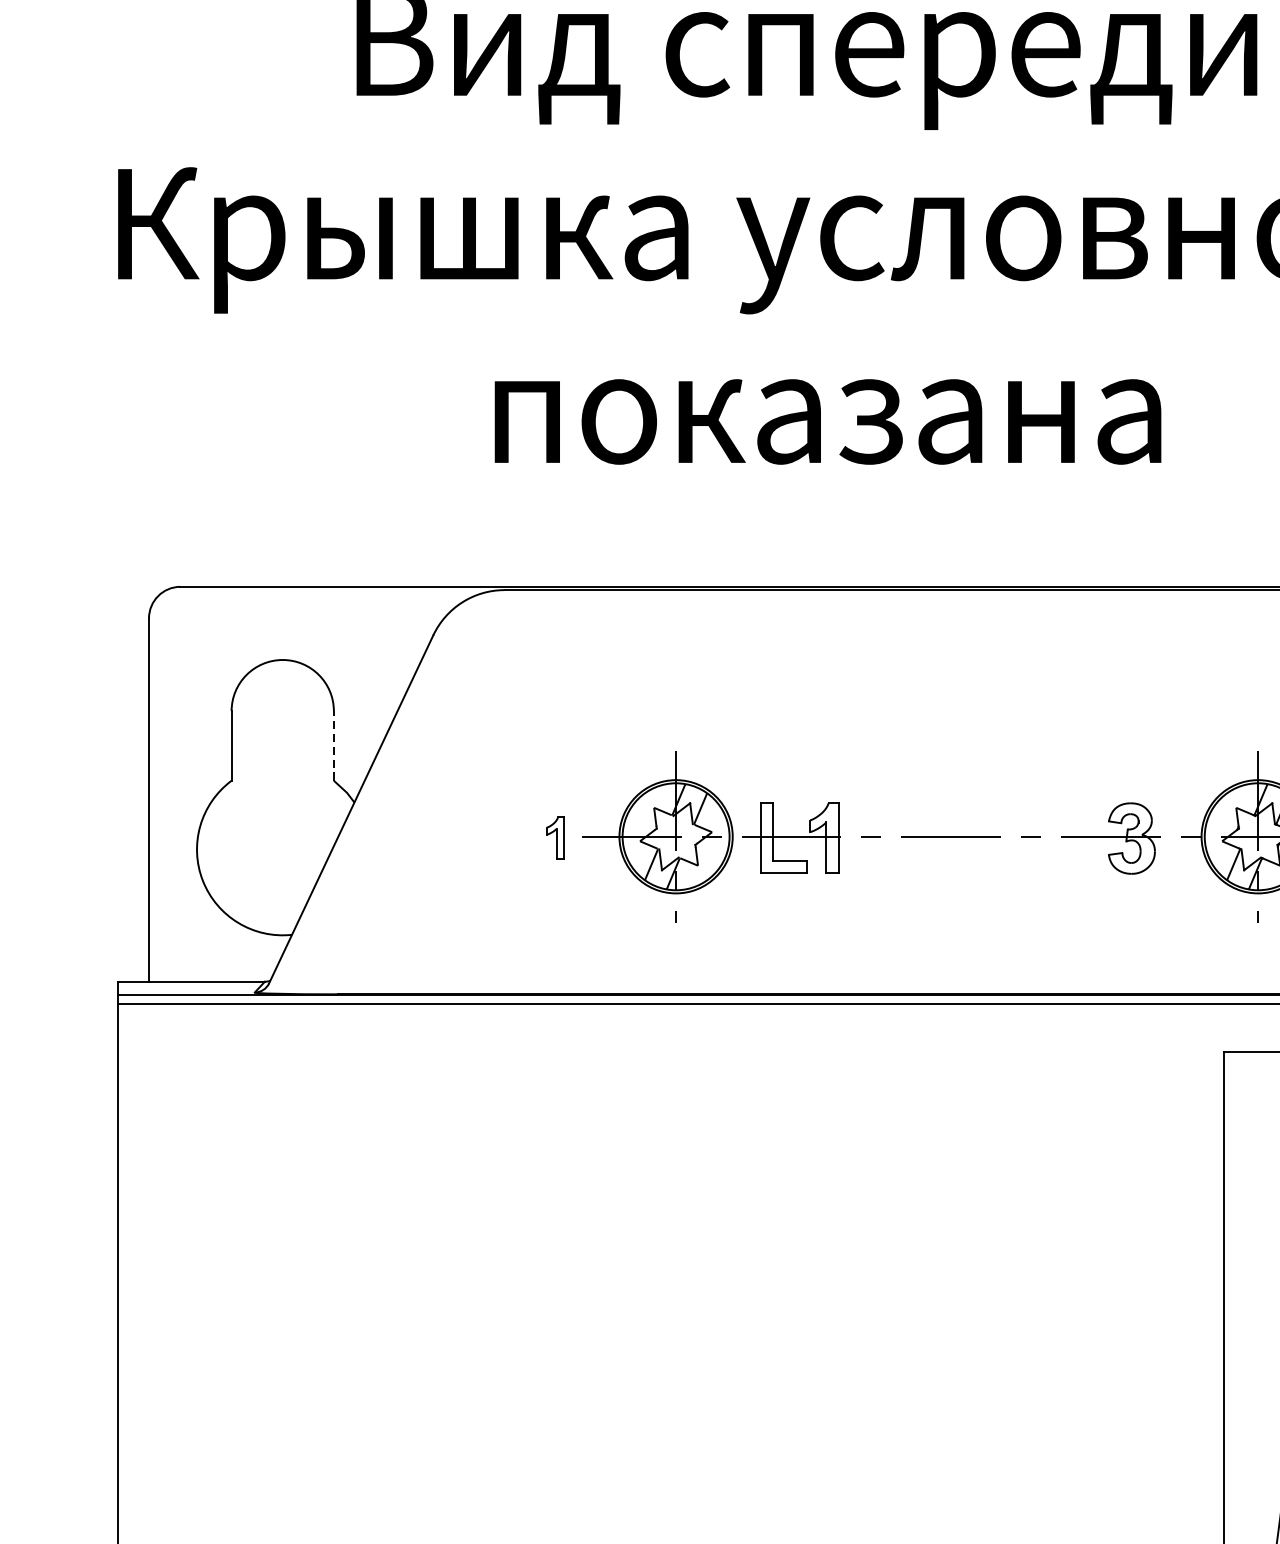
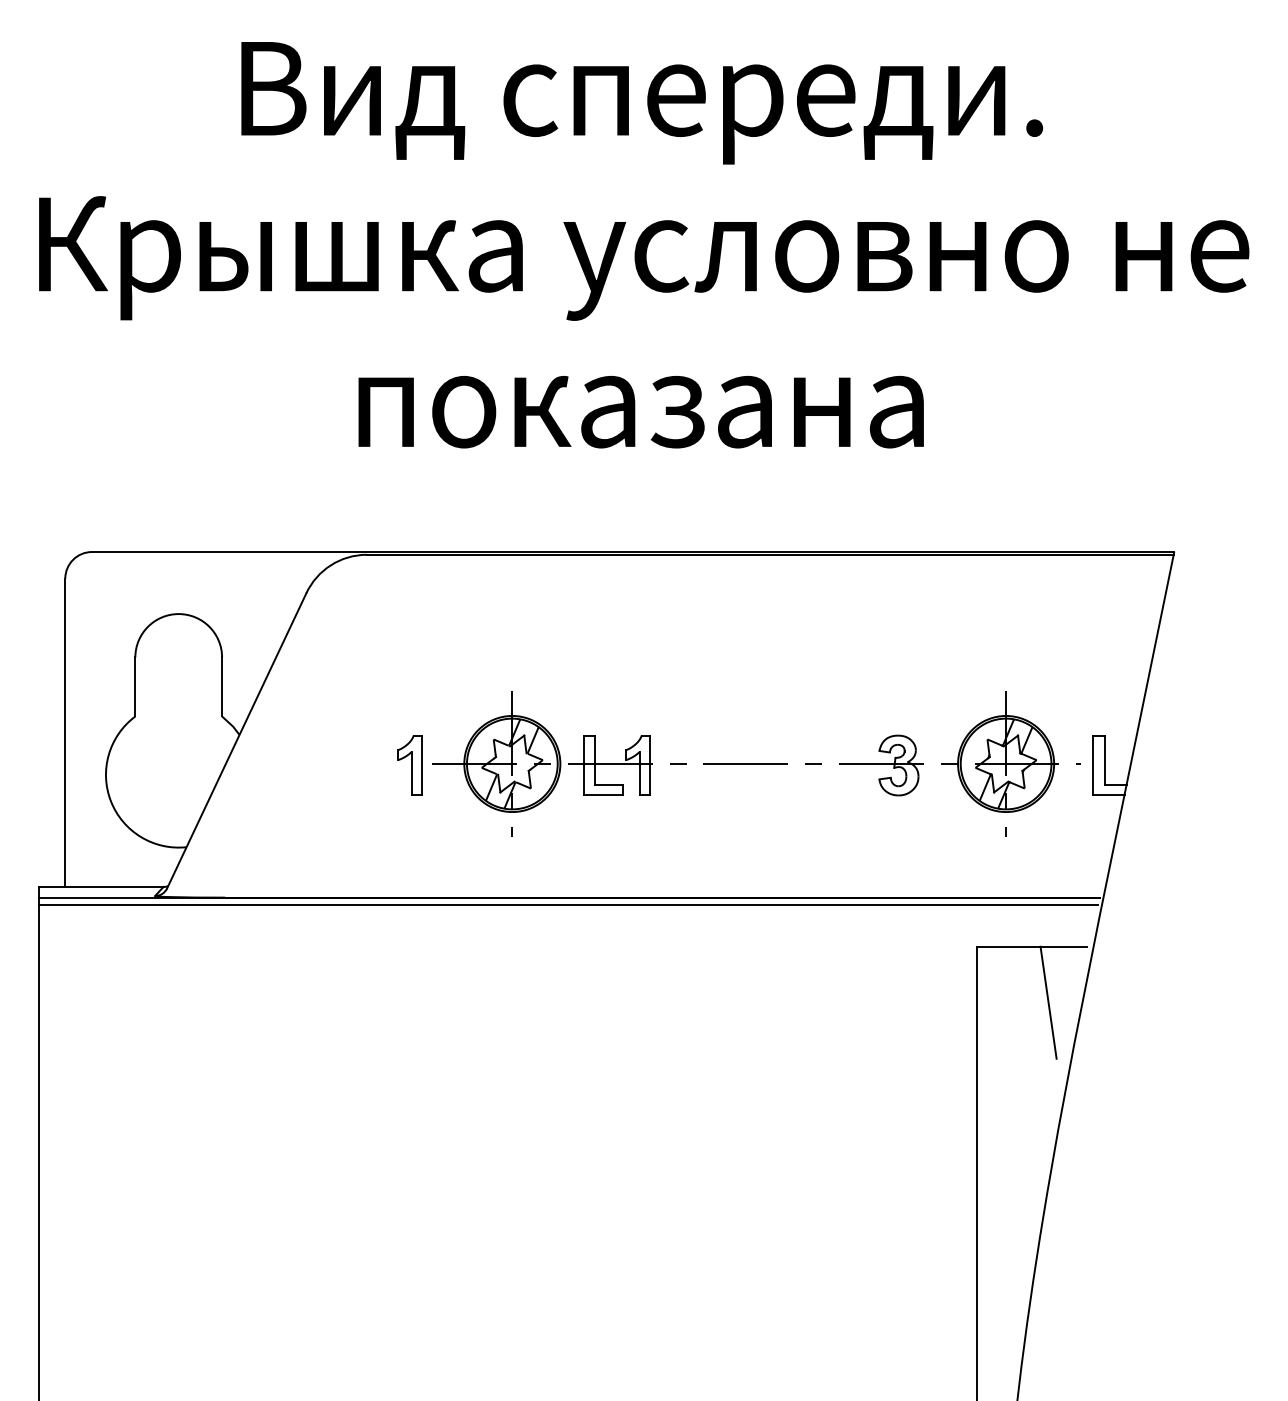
line: (334, 745) -> (222, 686), dashed -> solid
part: (554, 838) -> (409, 765), size x1.67

